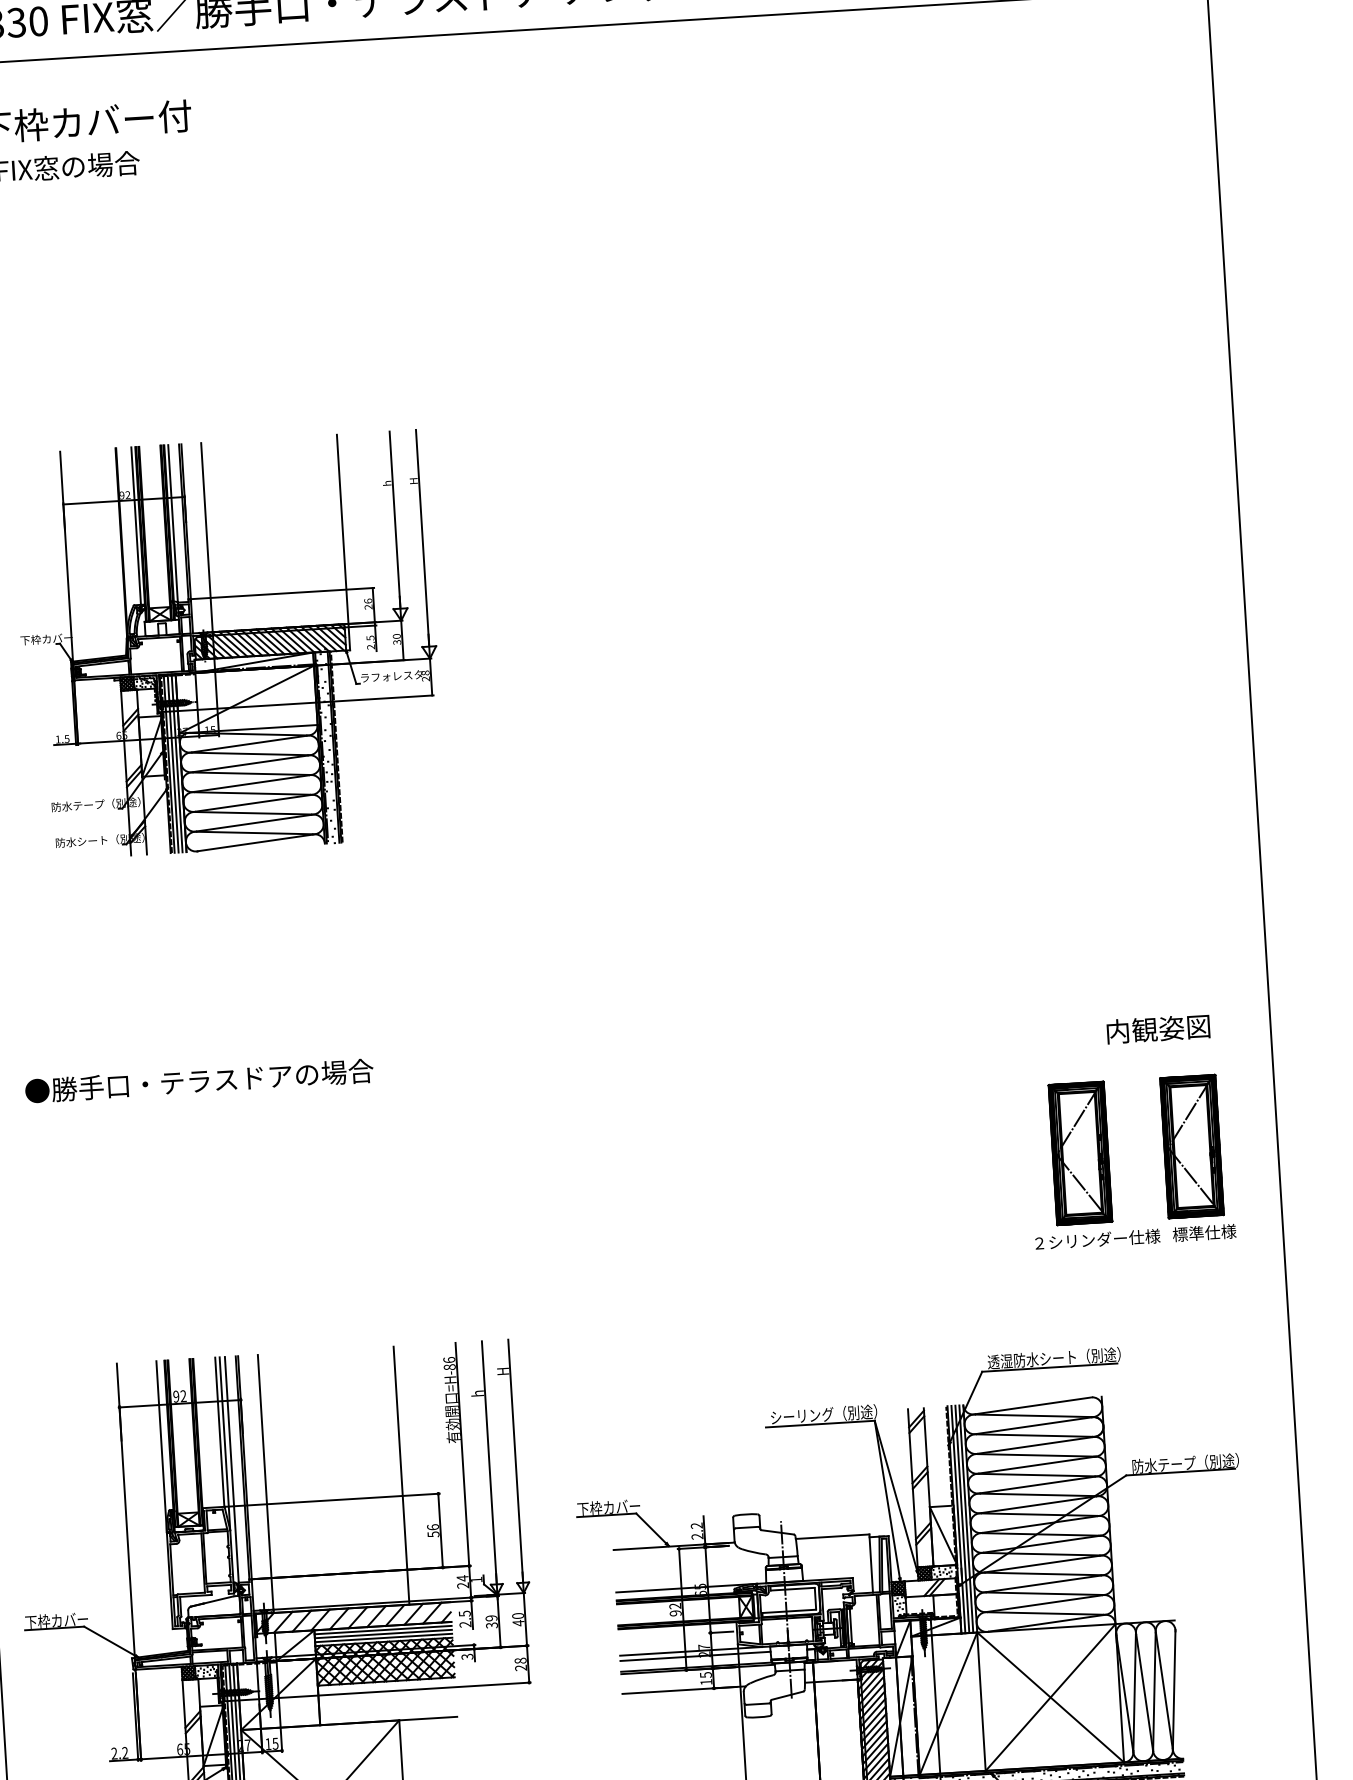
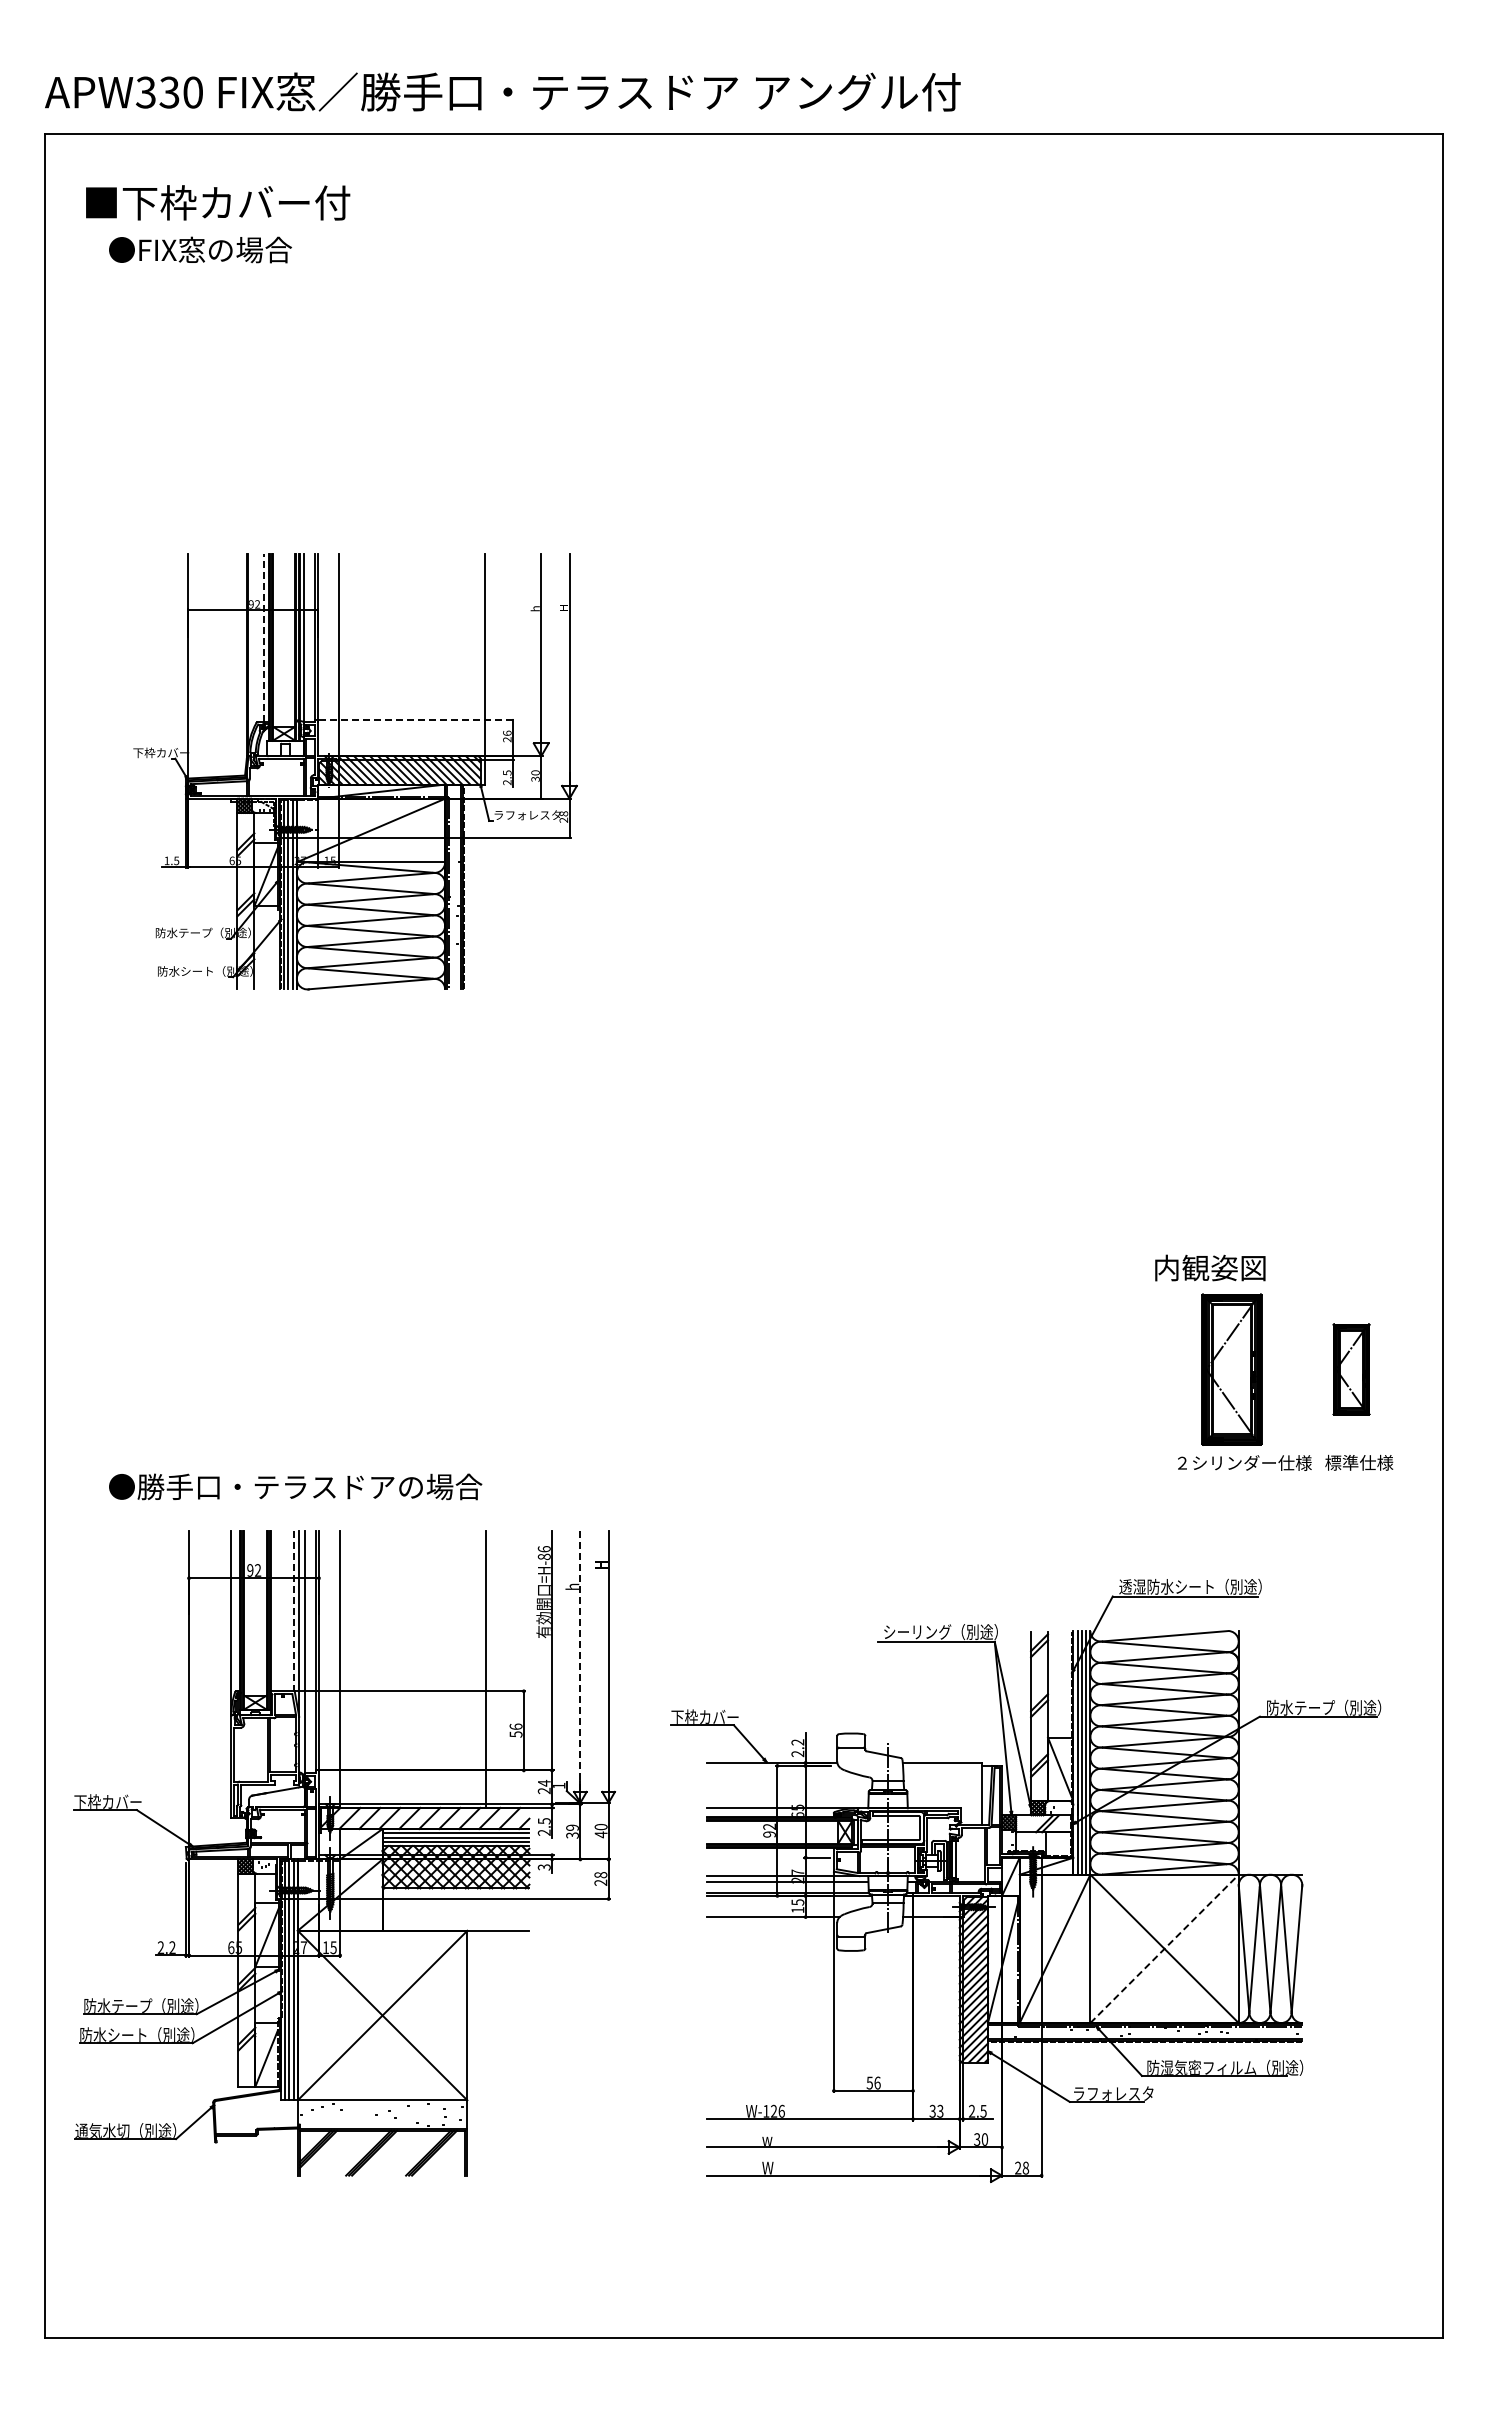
line: (136, 525) -> (264, 637), solid -> dashed
line: (282, 593) -> (416, 719), solid -> dashed
text: (1158, 1028) -> (1210, 1267), moved
text: (199, 1080) -> (295, 1486), moved
part: (1191, 1146) -> (1351, 1369), size x0.6
line: (219, 1432) -> (294, 1611), solid -> dashed
line: (489, 1462) -> (580, 1661), solid -> dashed
line: (1050, 1697) -> (1164, 1948), solid -> dashed

